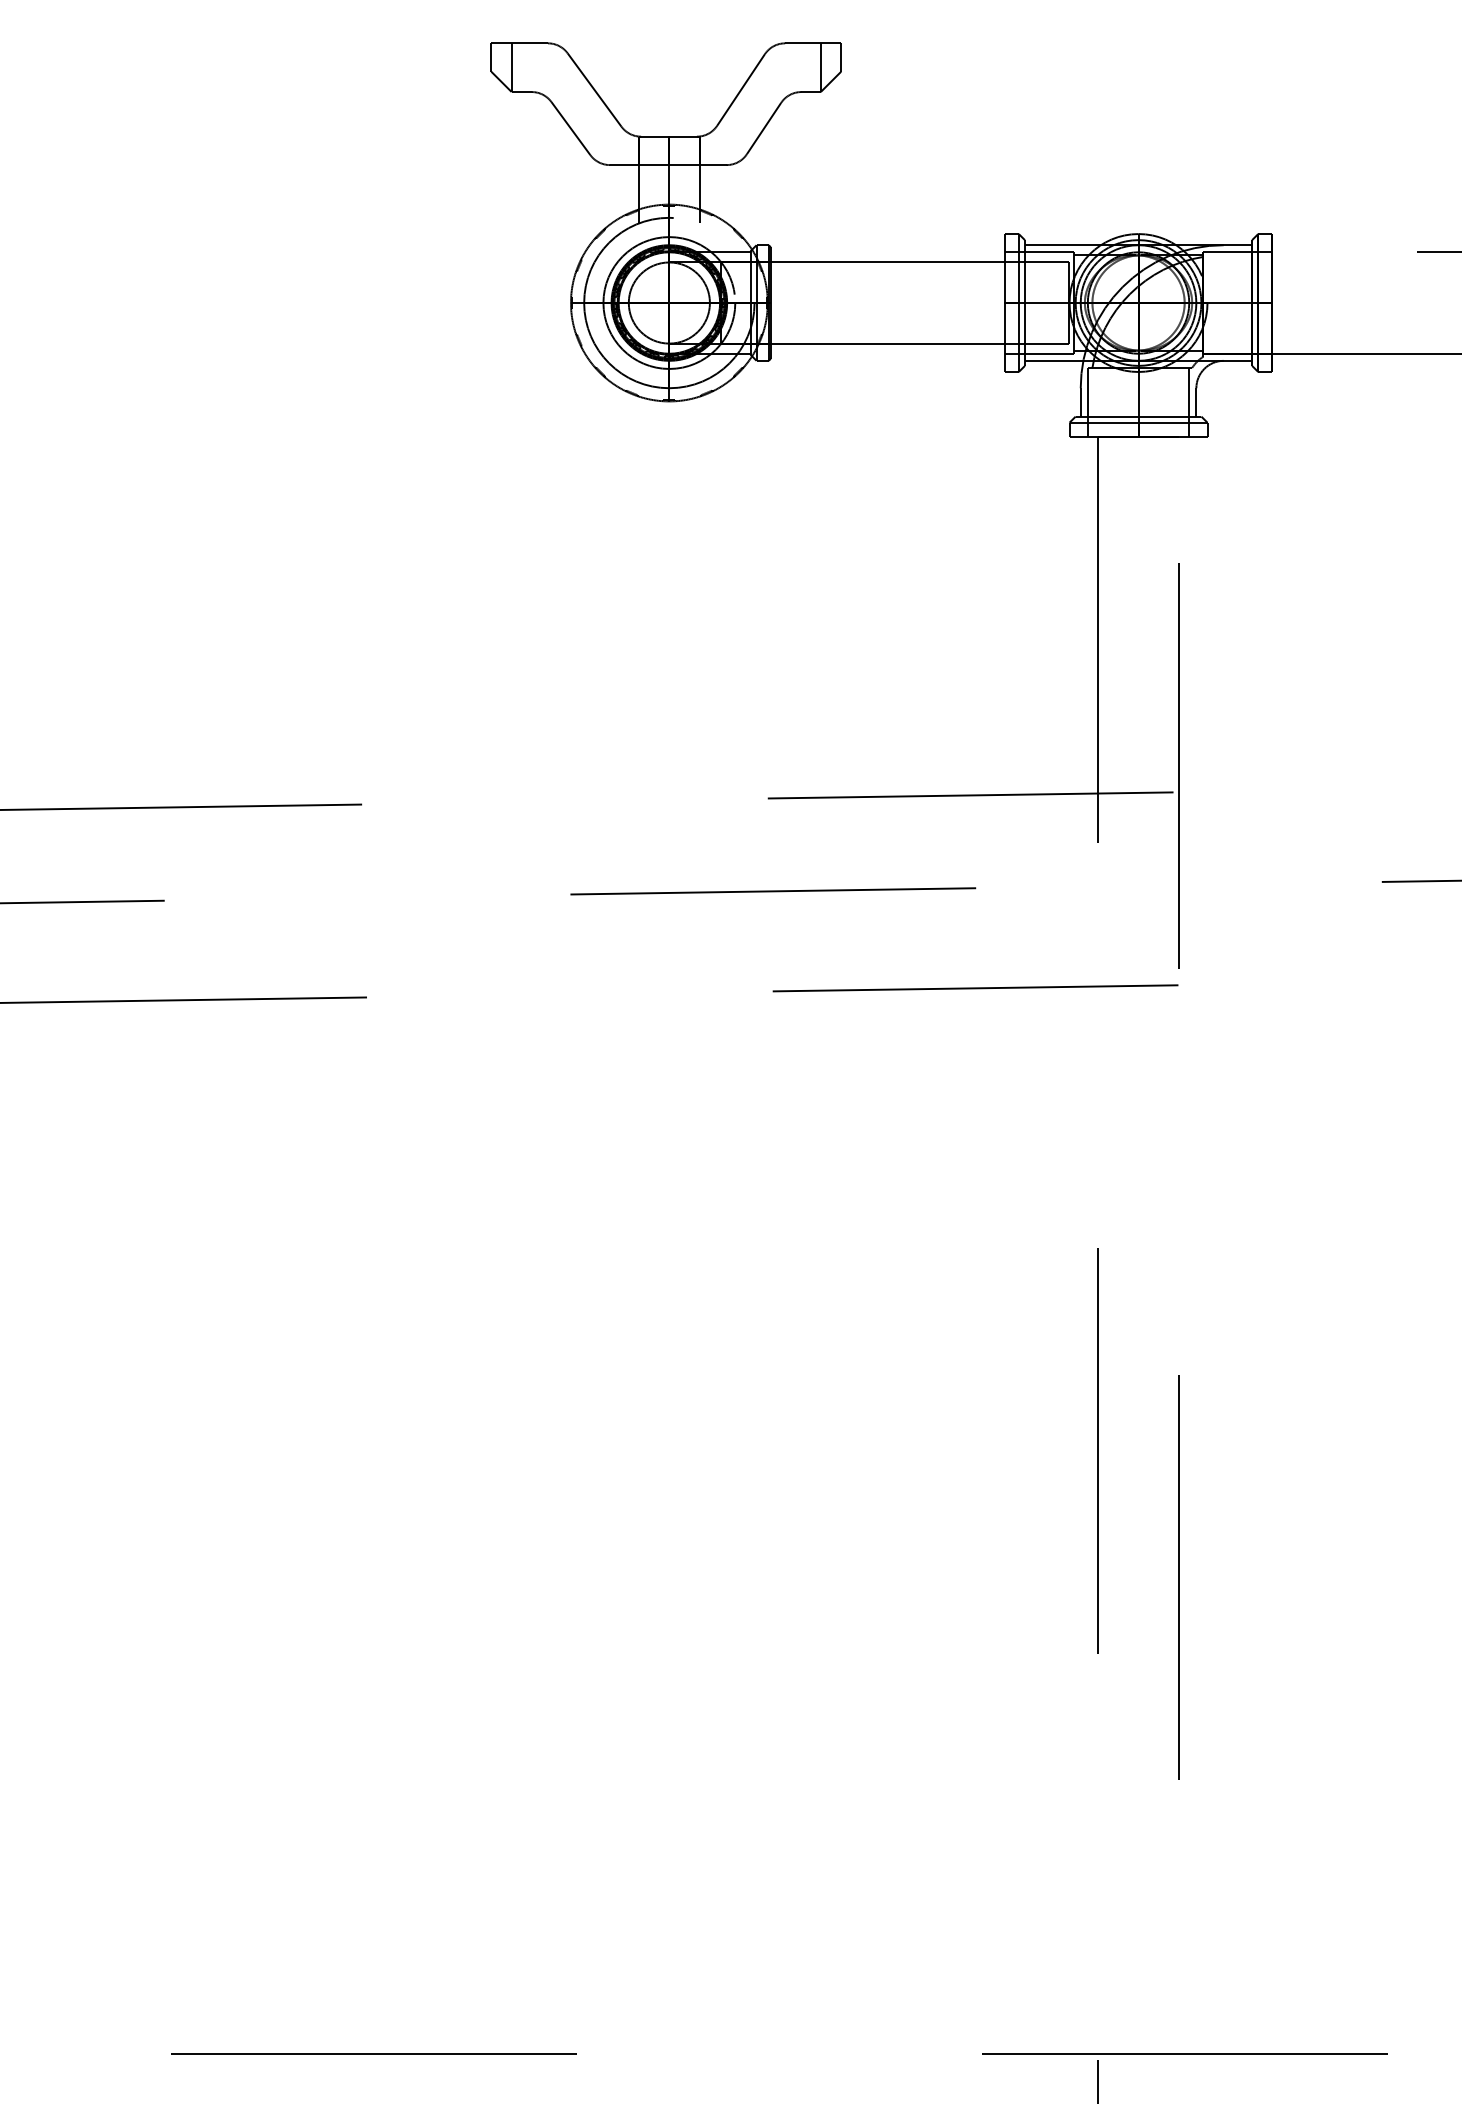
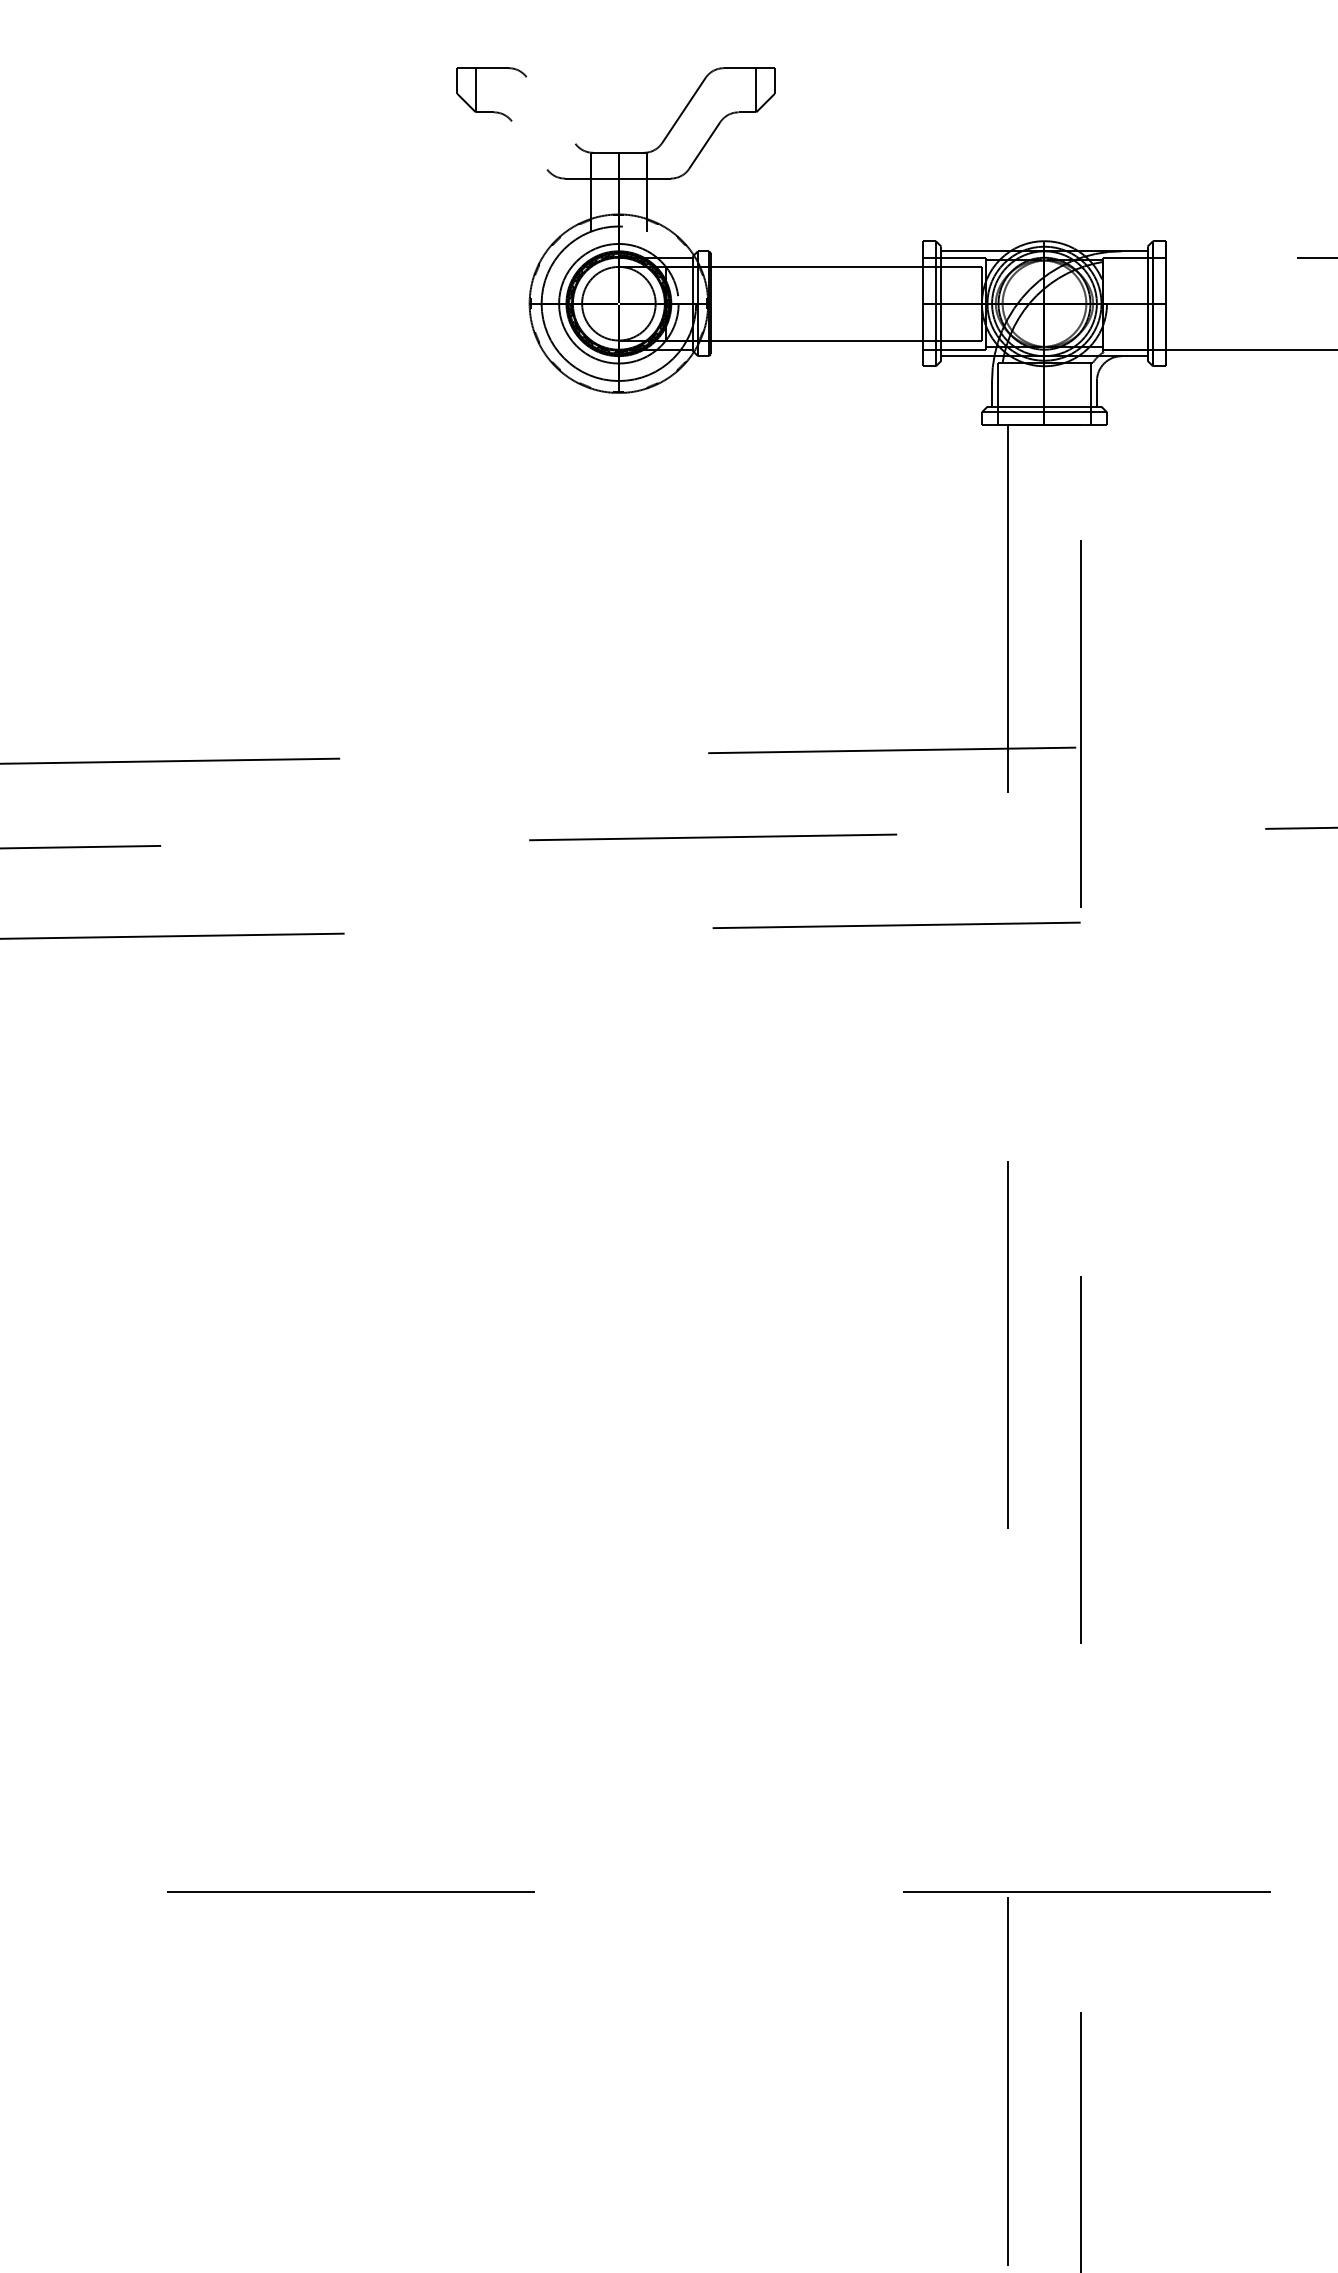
line: (593, 90) -> (550, 110), removed
line: (570, 128) -> (529, 145), removed

